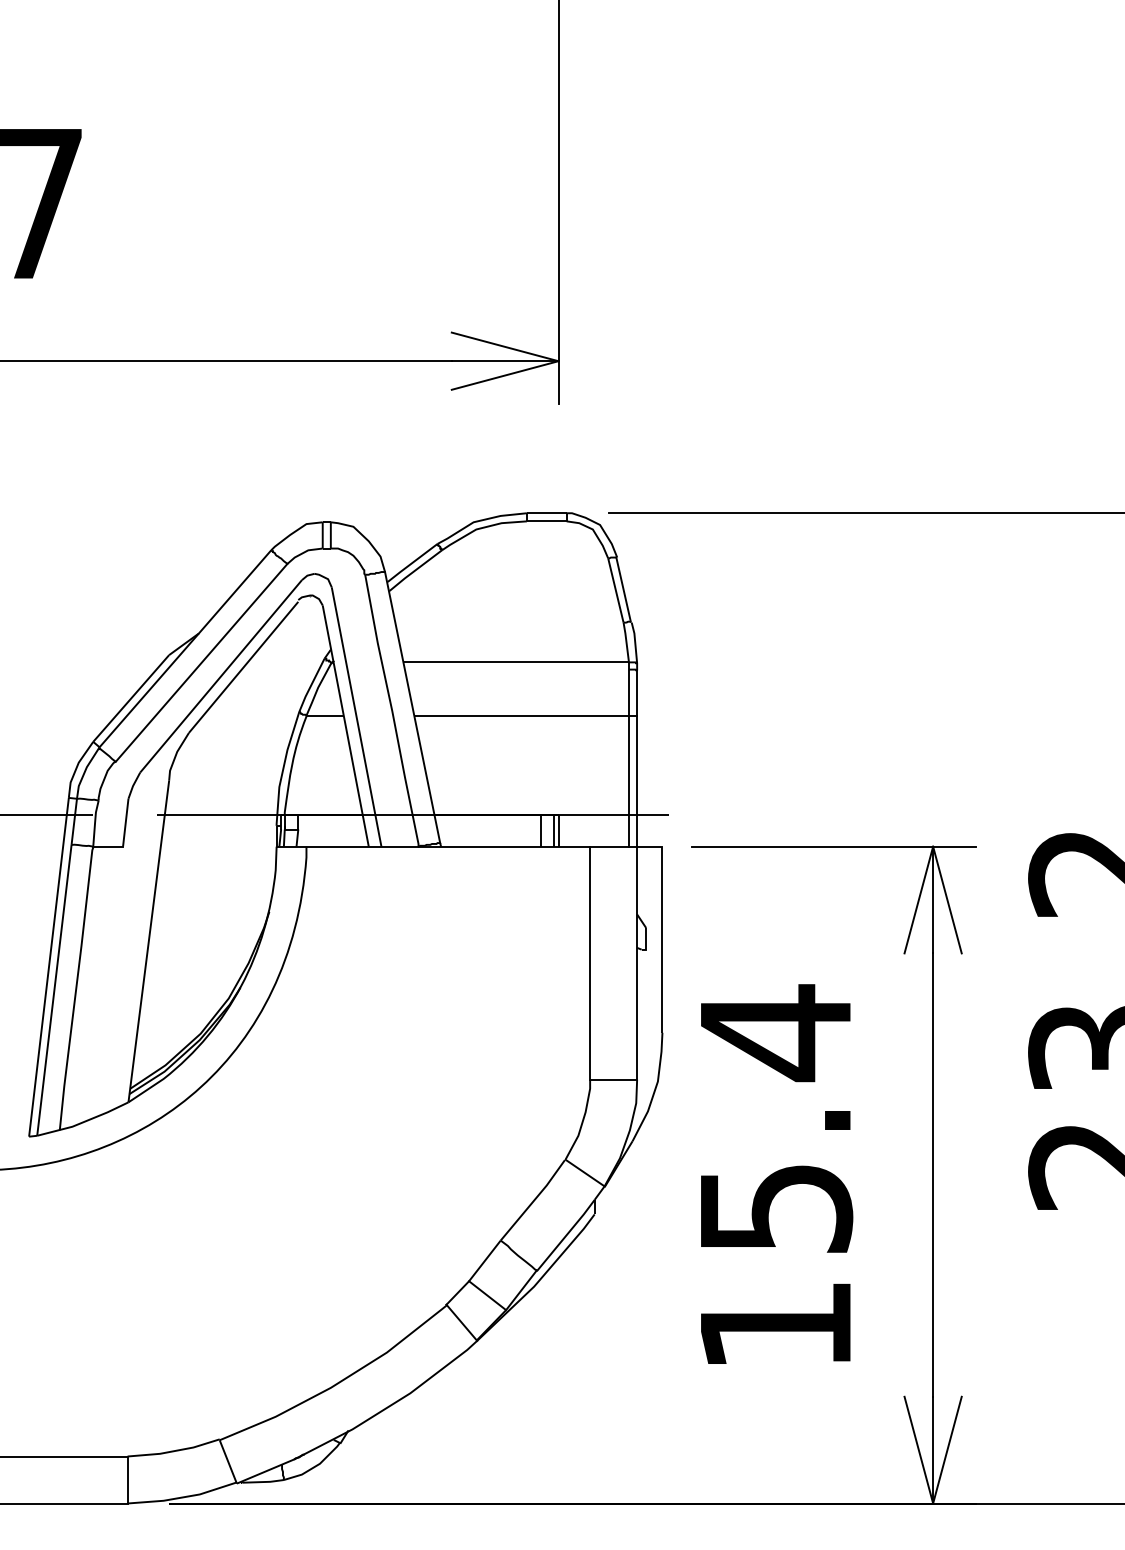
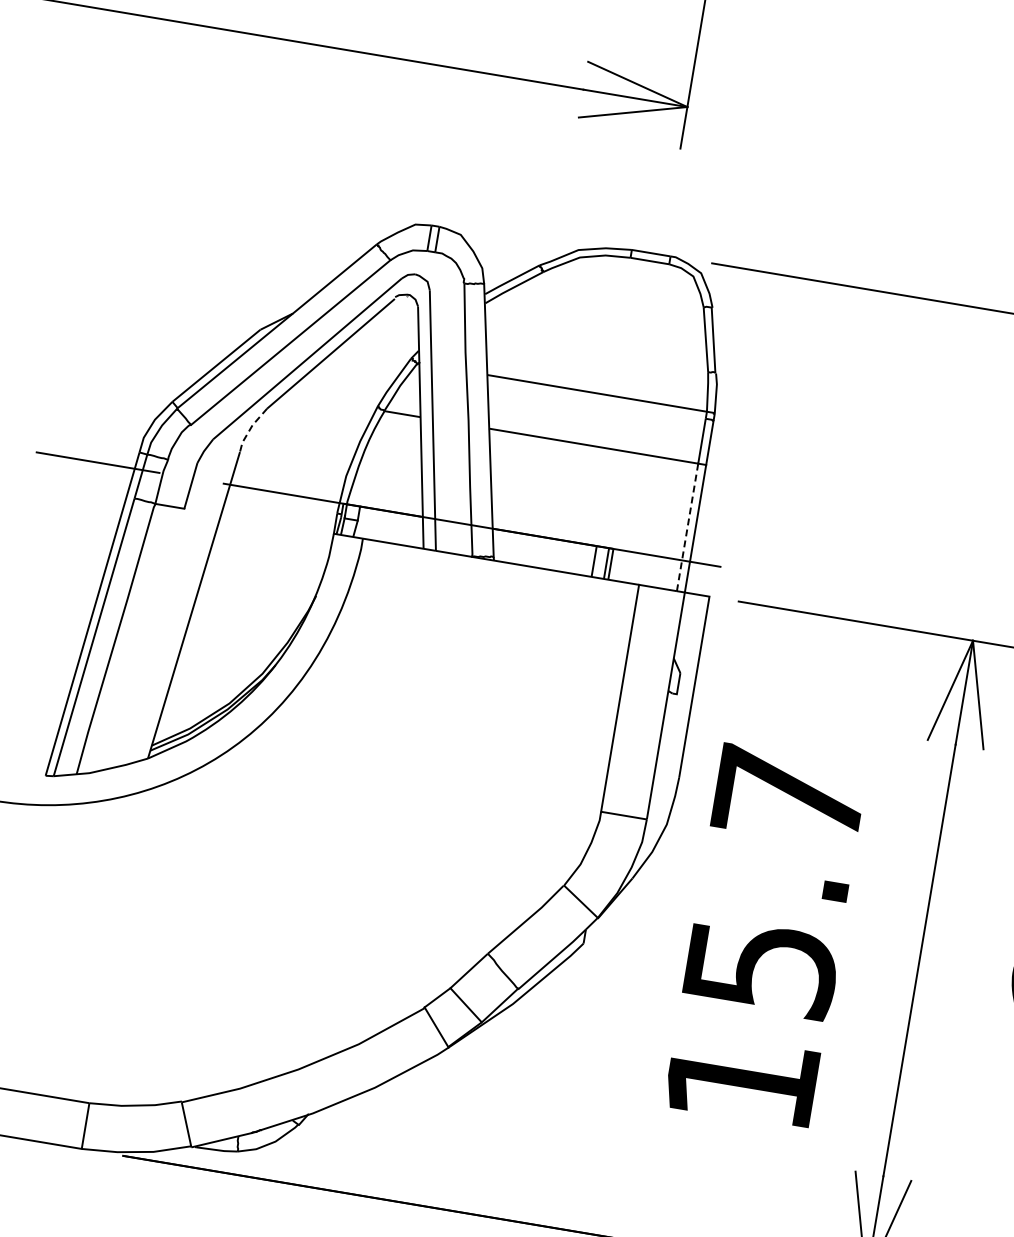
line: (175, 755) -> (250, 428), solid -> dashed
line: (628, 780) -> (687, 526), solid -> dashed
text: (775, 1033) -> (789, 796), 15.4 -> 15.7

